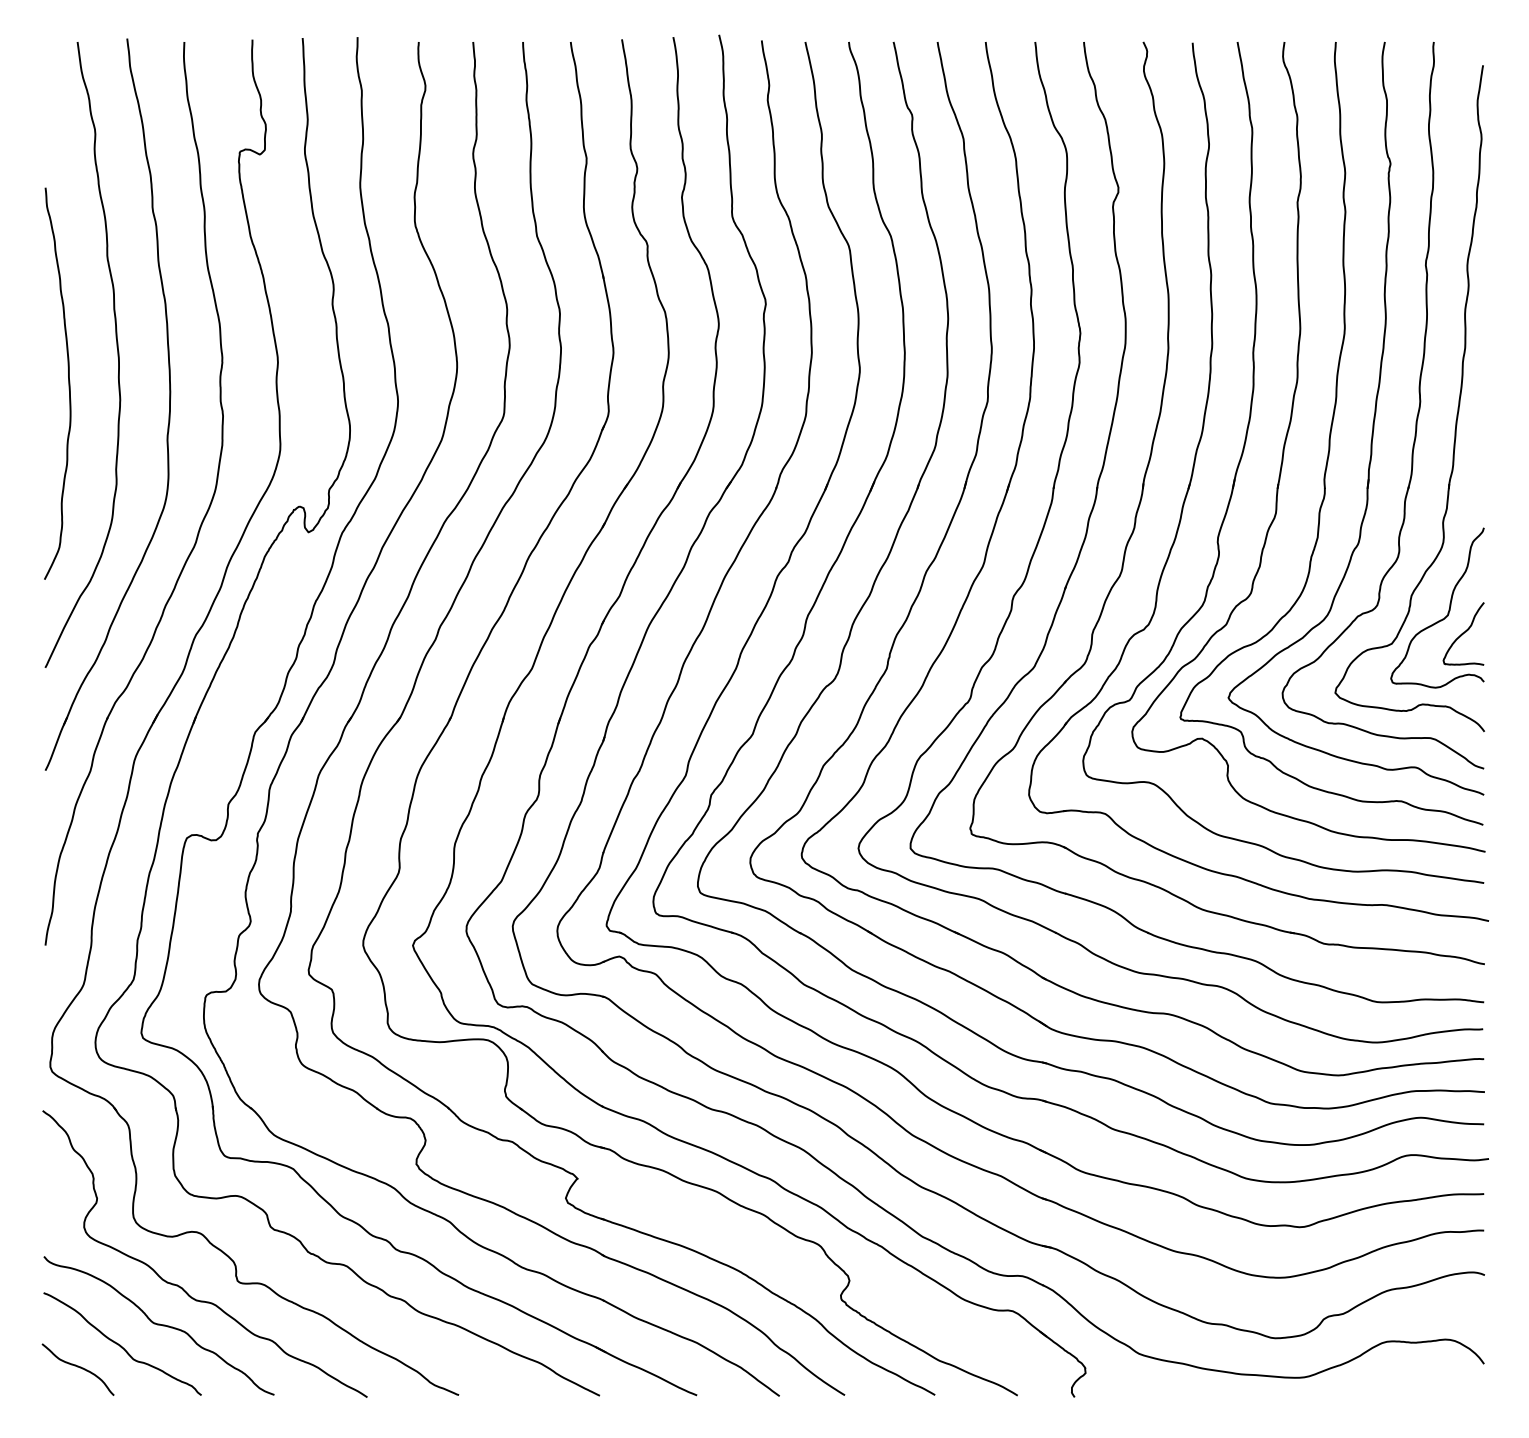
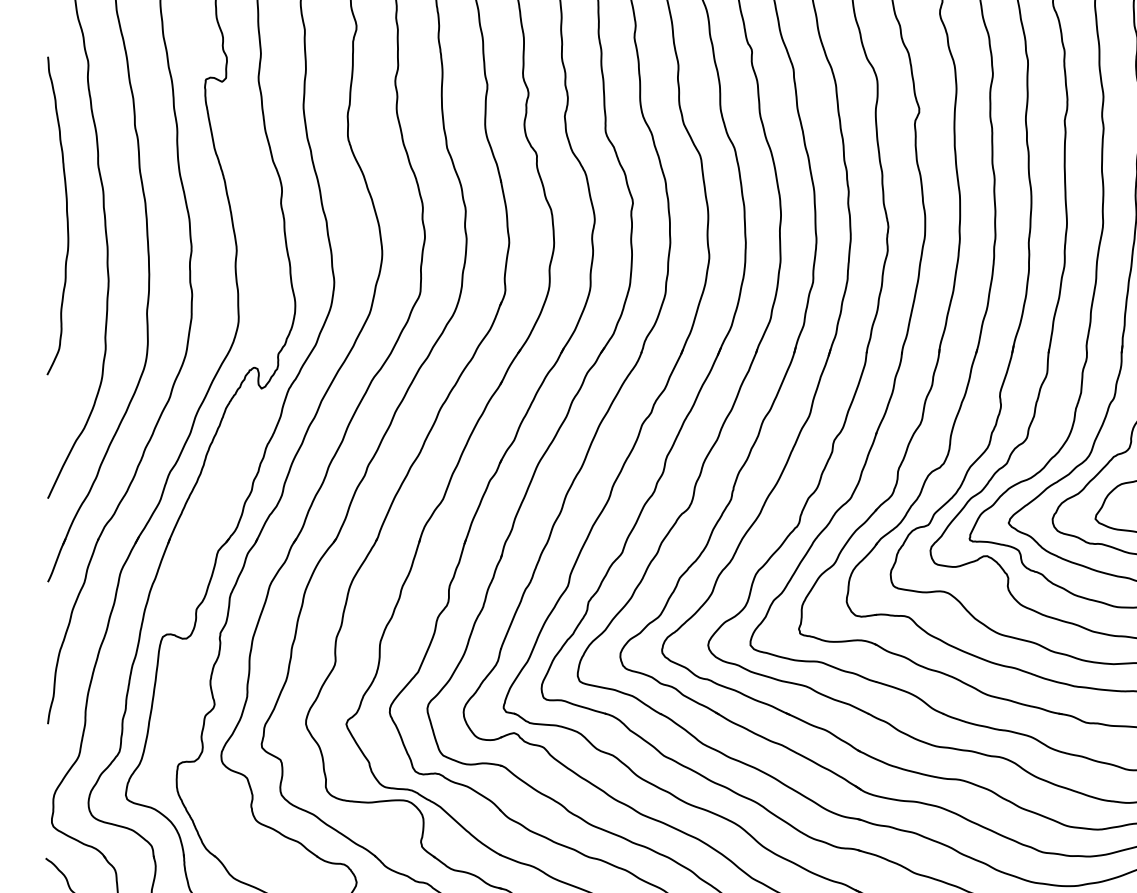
curve: (68, 383) -> (66, 215), moved

